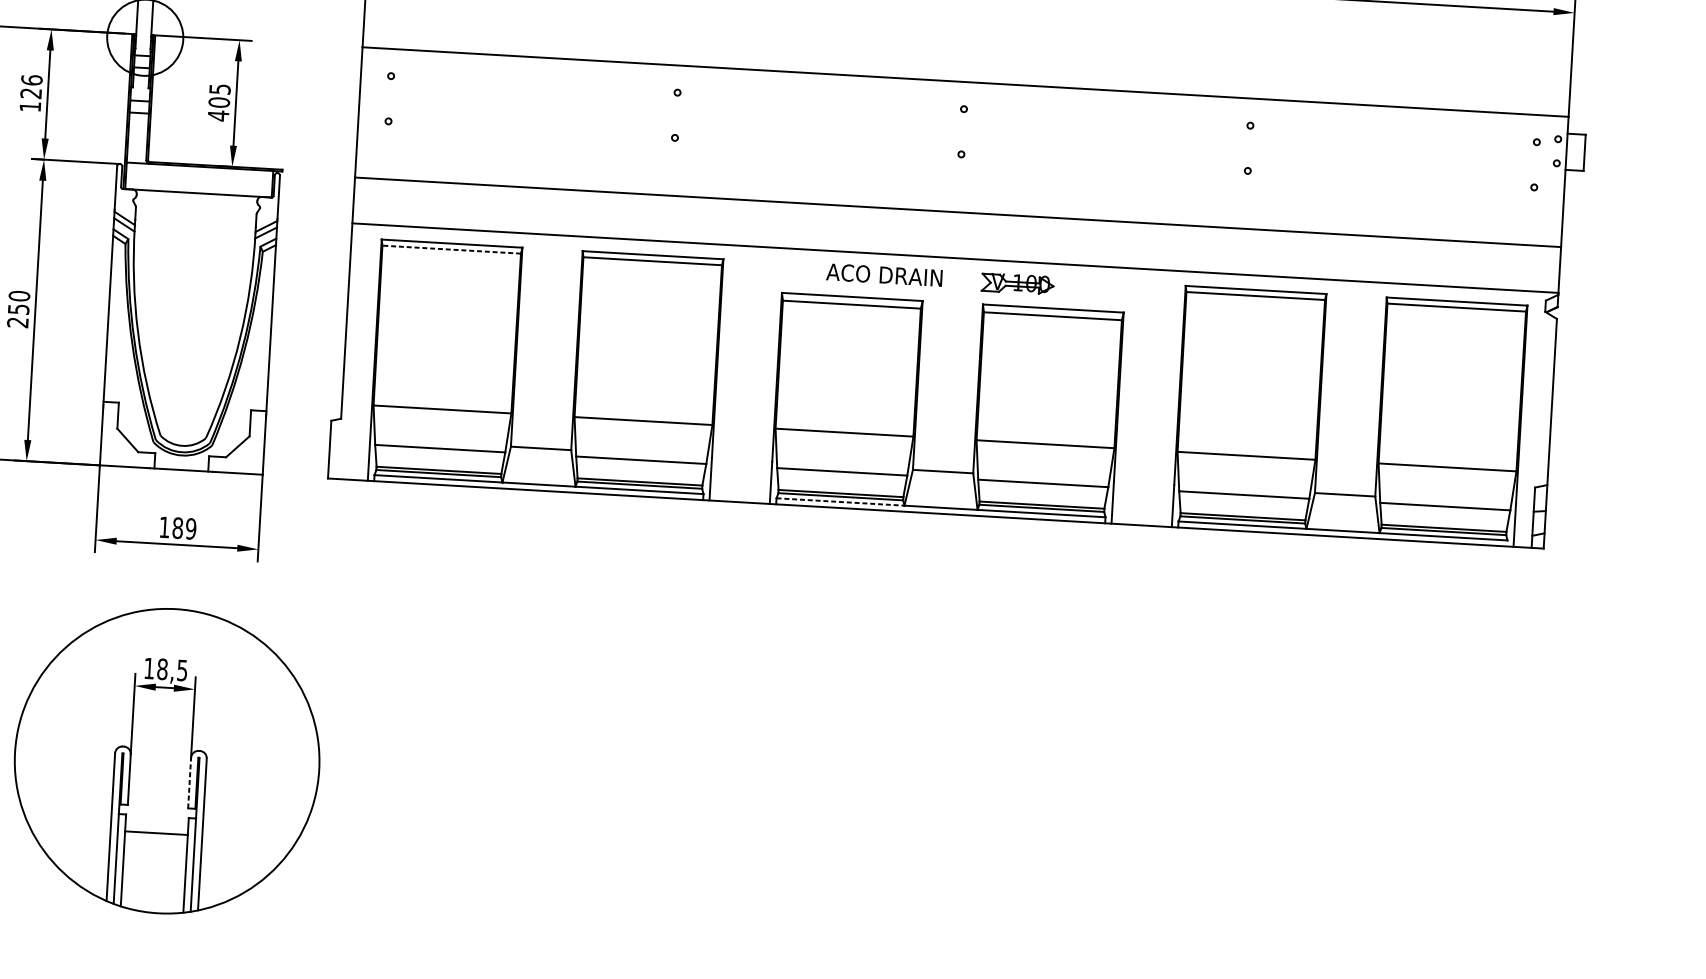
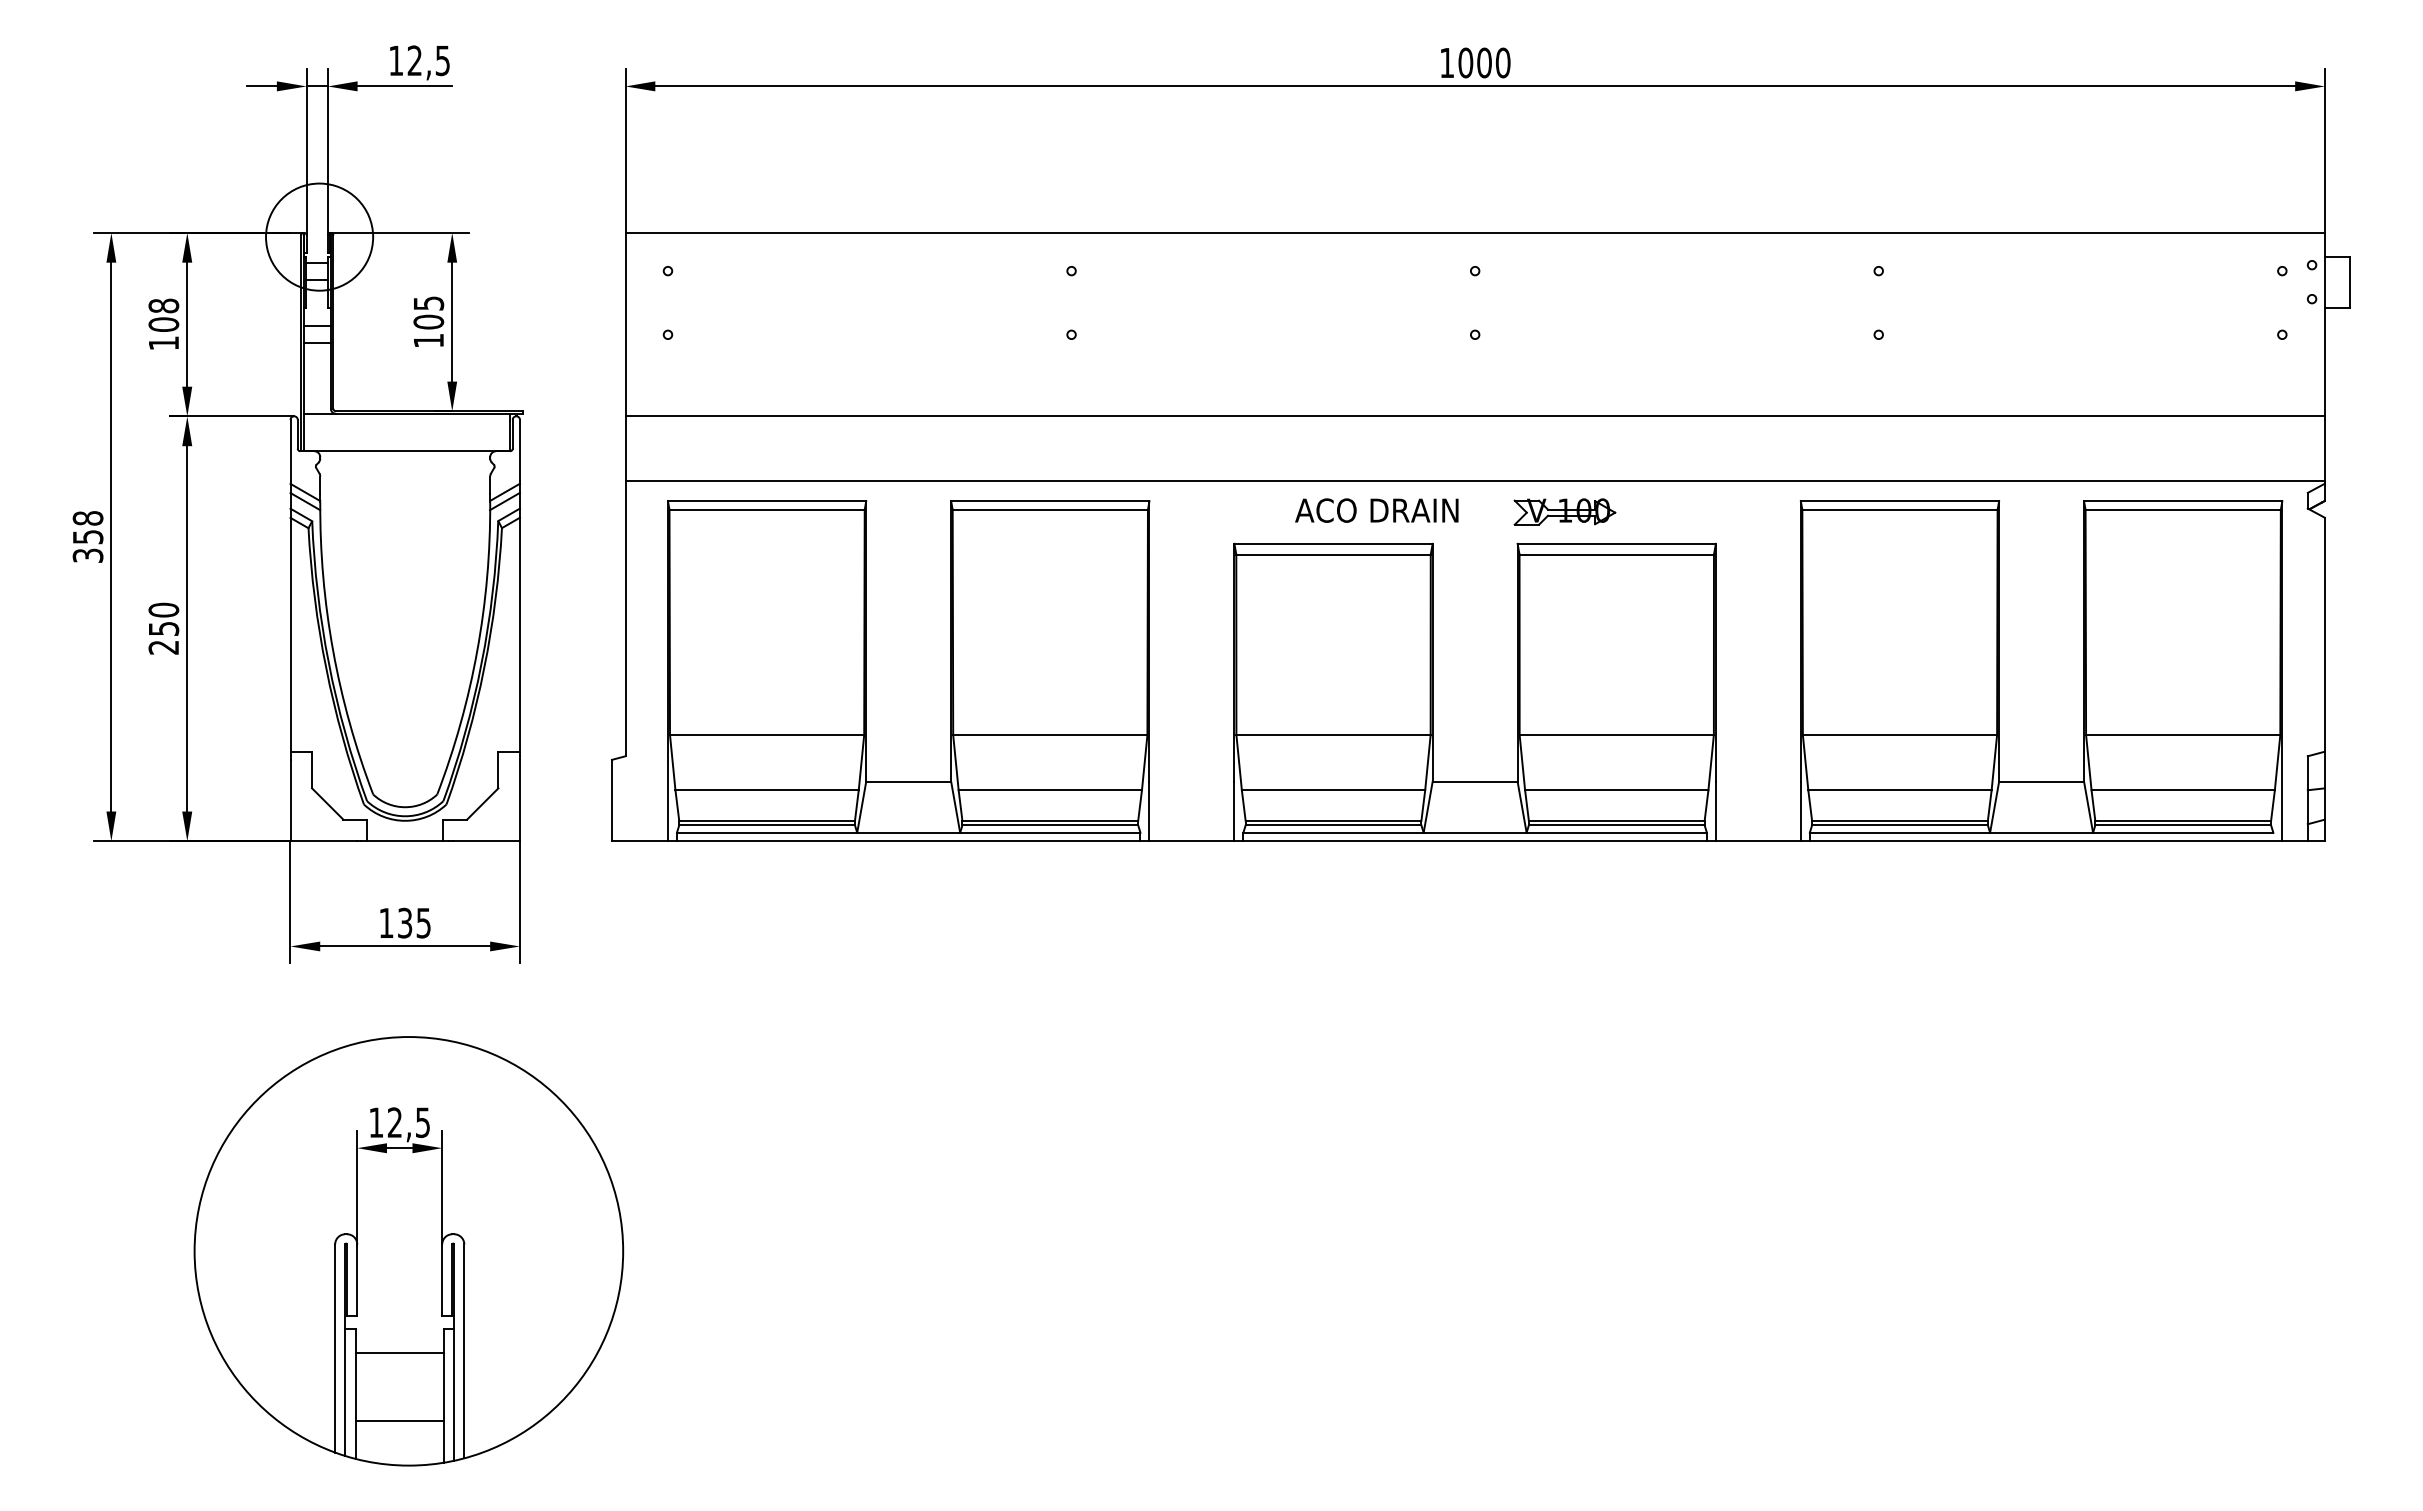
text: (31, 86) -> (163, 314), 126 -> 108
text: (218, 115) -> (428, 340), 405 -> 105
line: (452, 249) -> (767, 509), dashed -> solid
line: (841, 501) -> (1334, 832), dashed -> solid
text: (184, 528) -> (414, 922), 189 -> 135
text: (162, 669) -> (394, 1122), 18,5 -> 12,5
line: (189, 783) -> (442, 1280), dashed -> solid
line: (153, 881) -> (399, 1421), added

